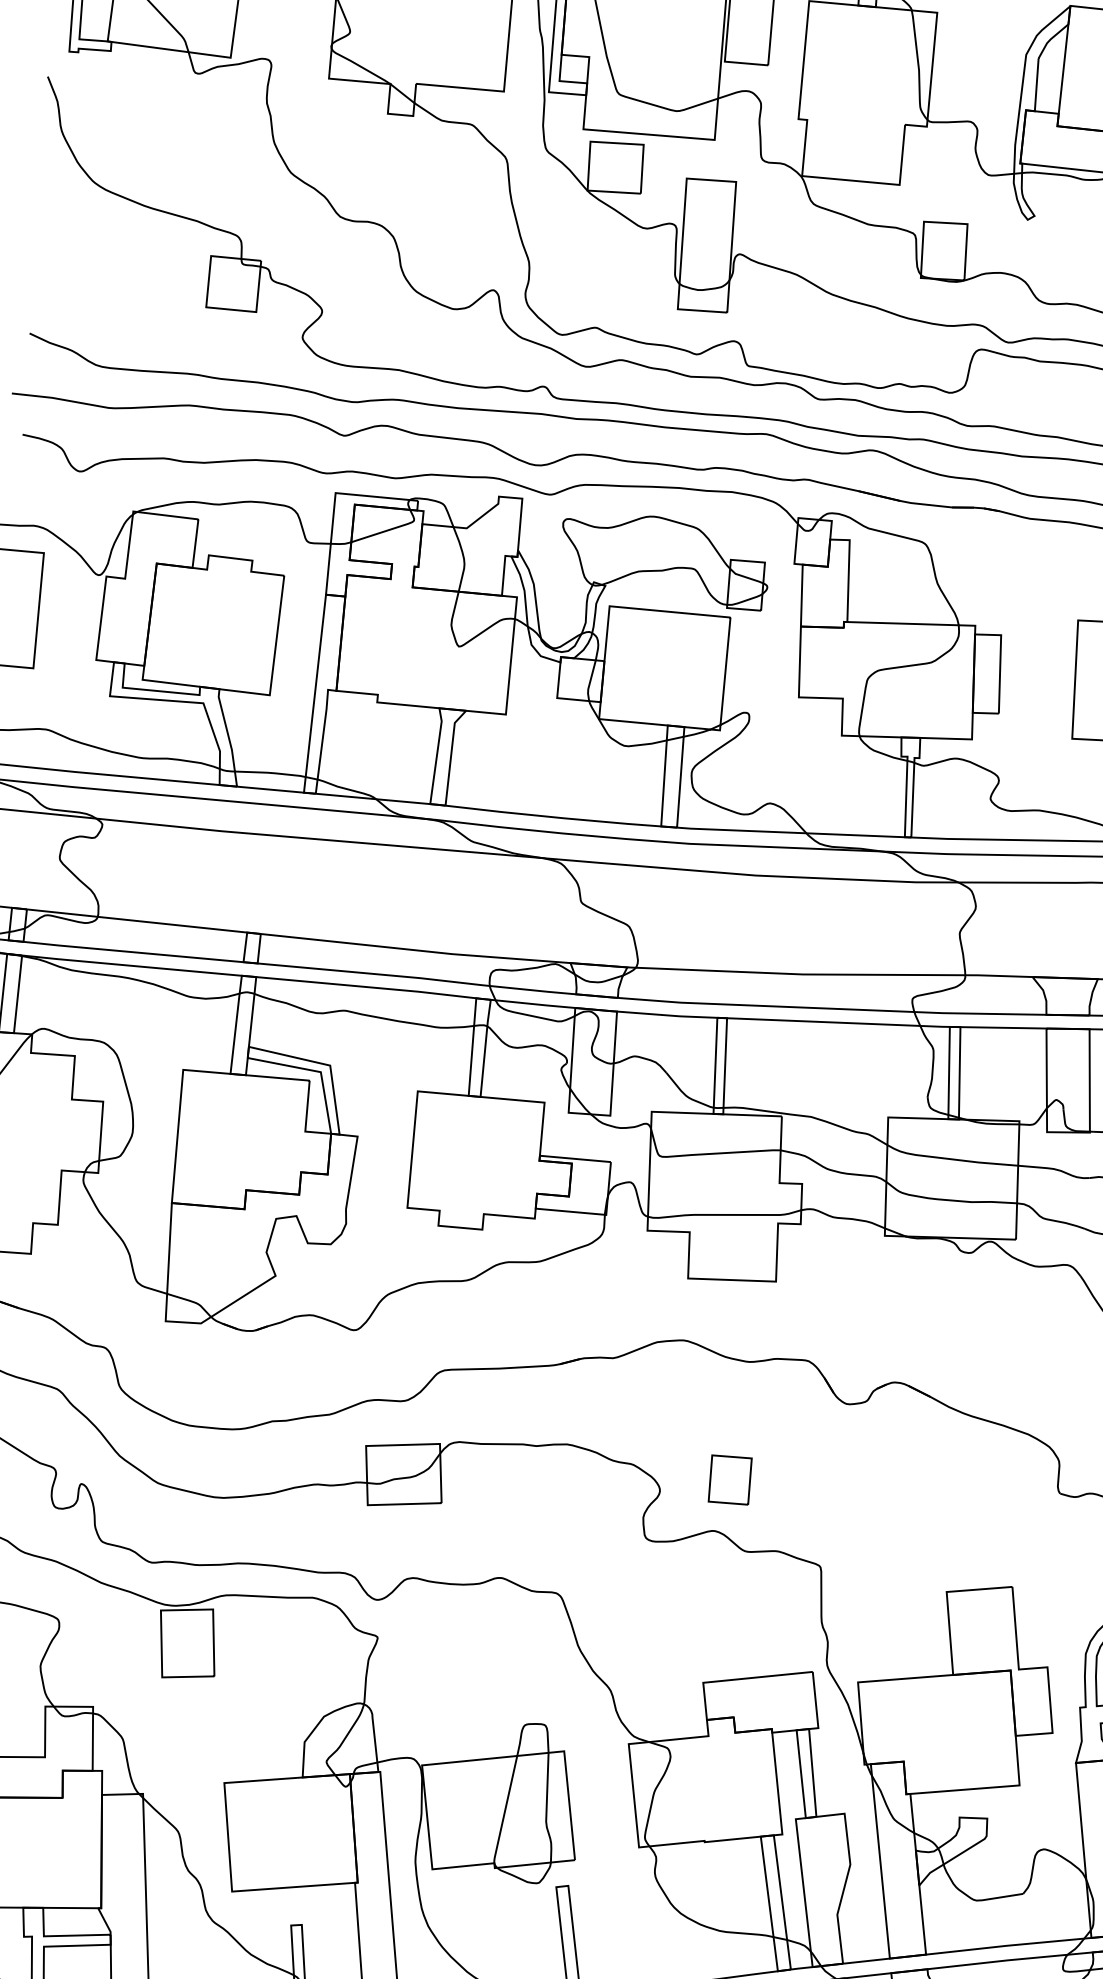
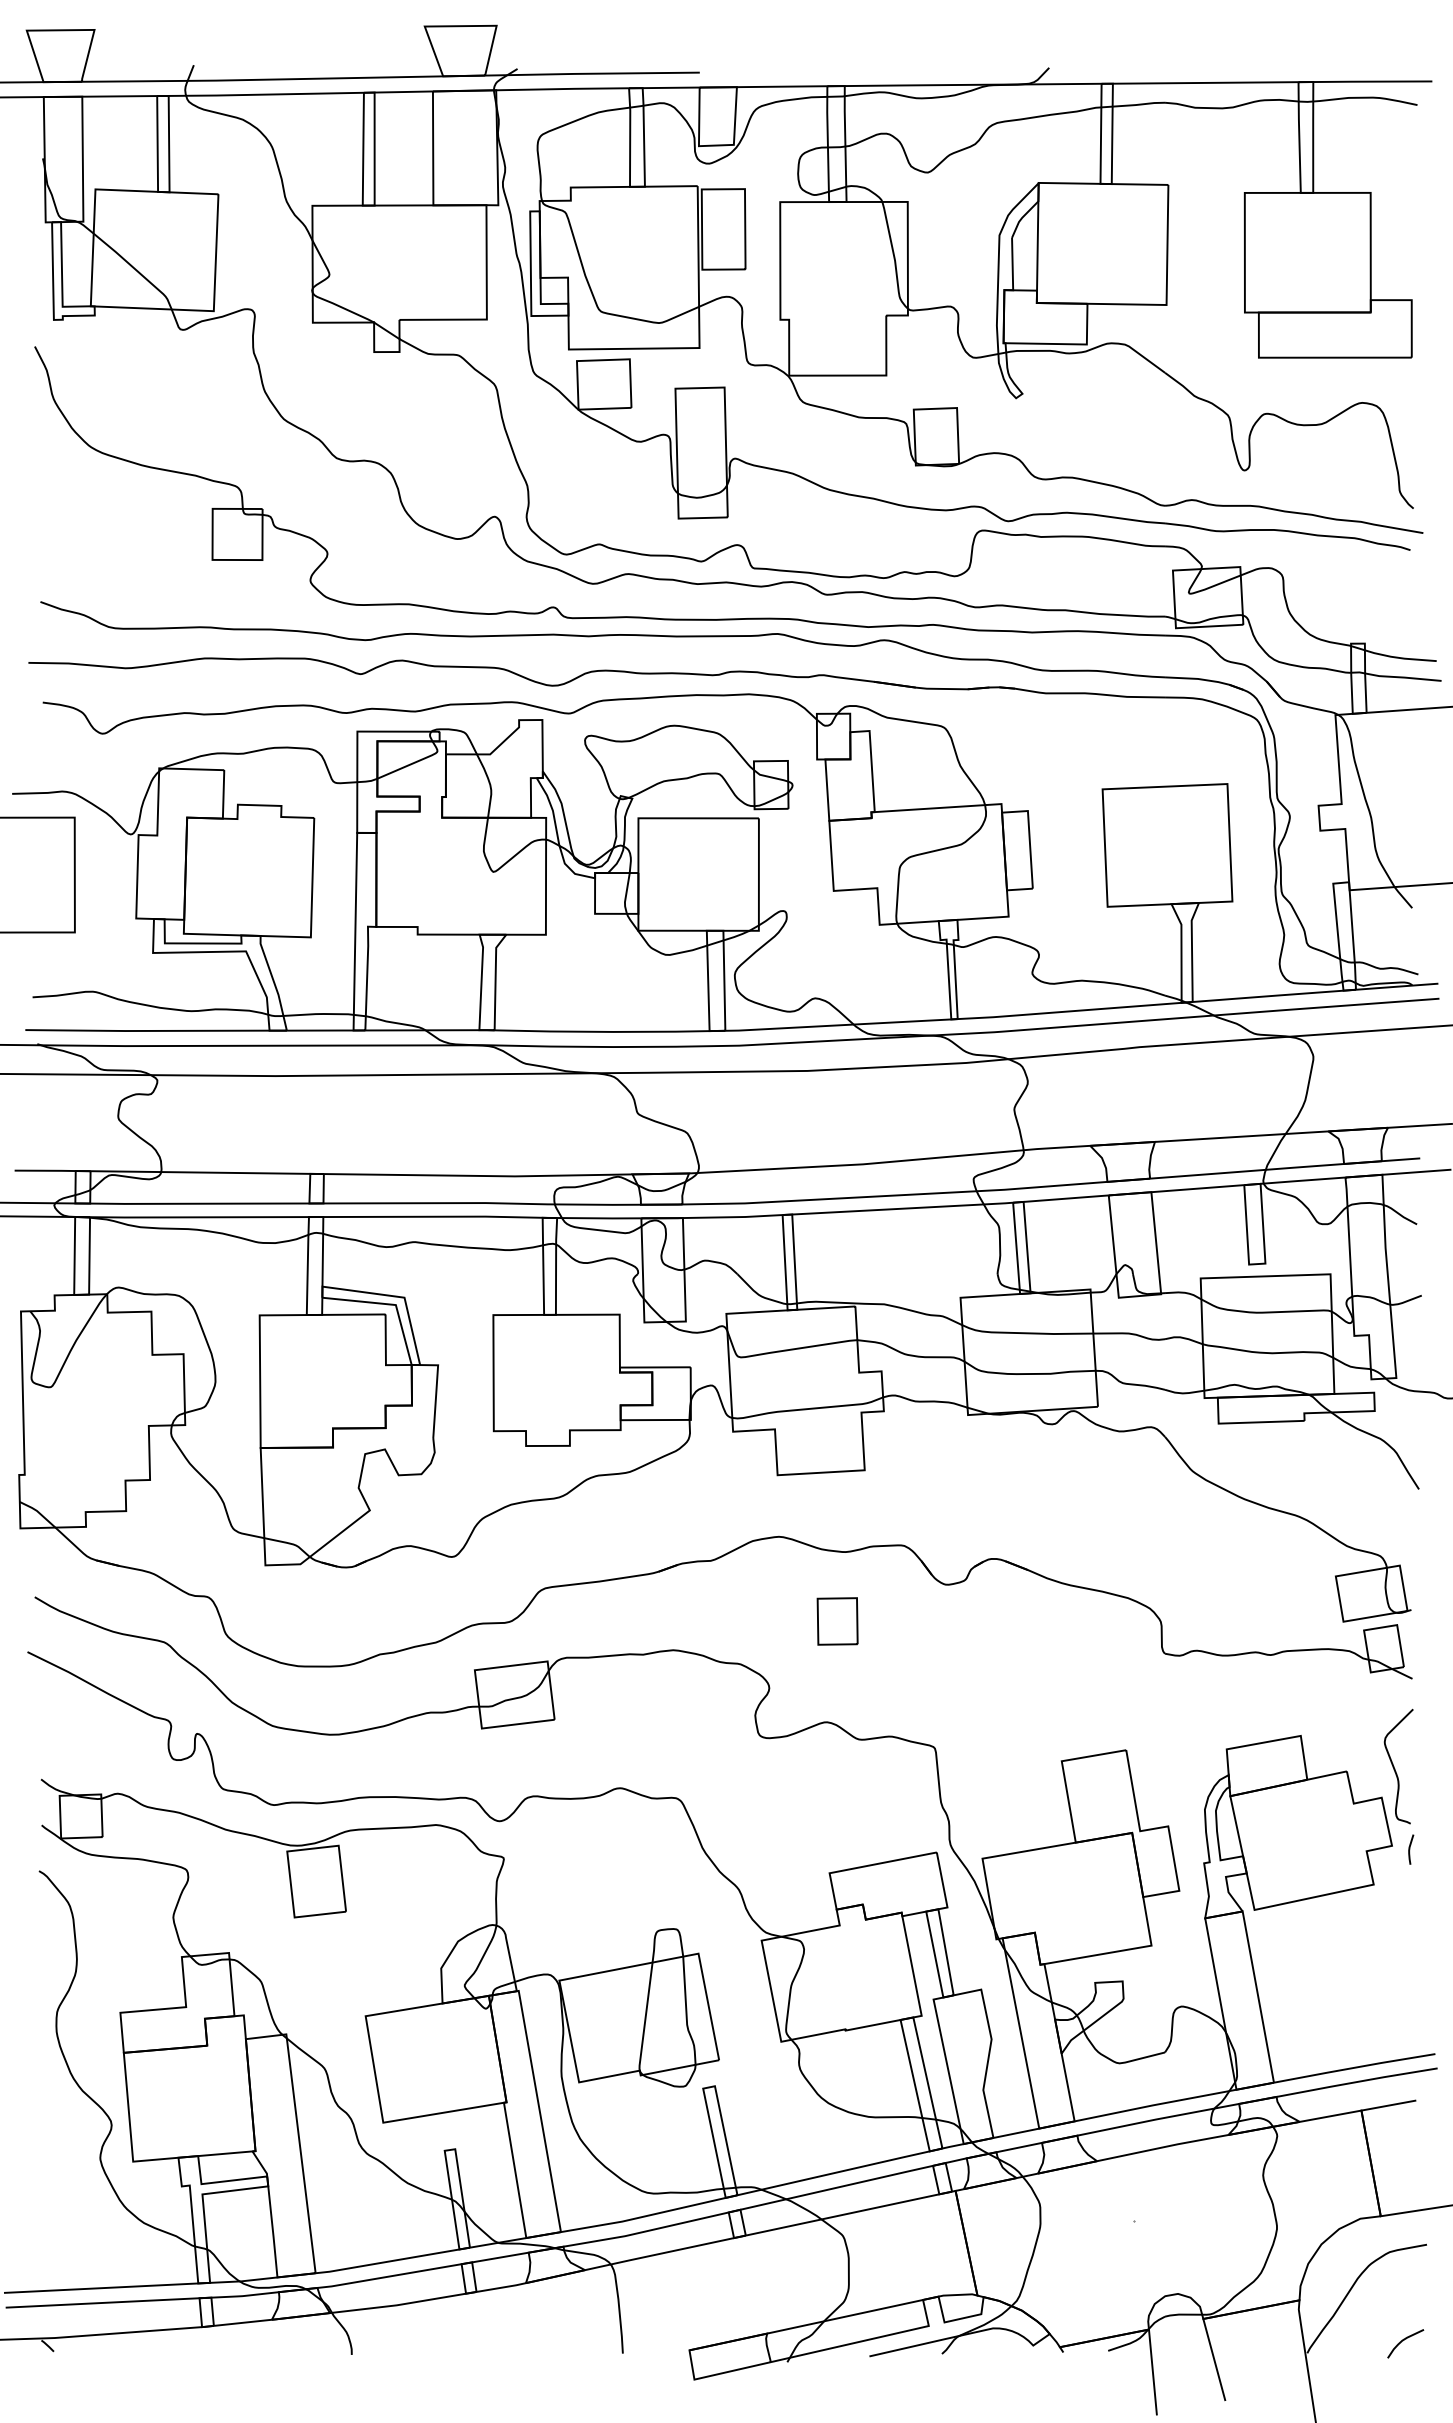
part: (730, 1480) -> (837, 1621), moved

